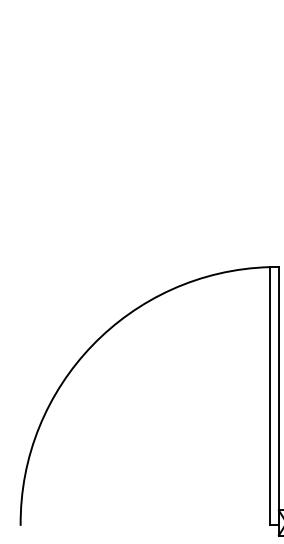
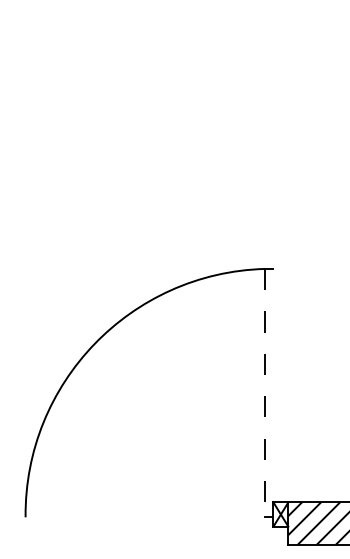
line: (270, 395) -> (265, 392), solid -> dashed
line: (278, 395) -> (273, 392), removed

